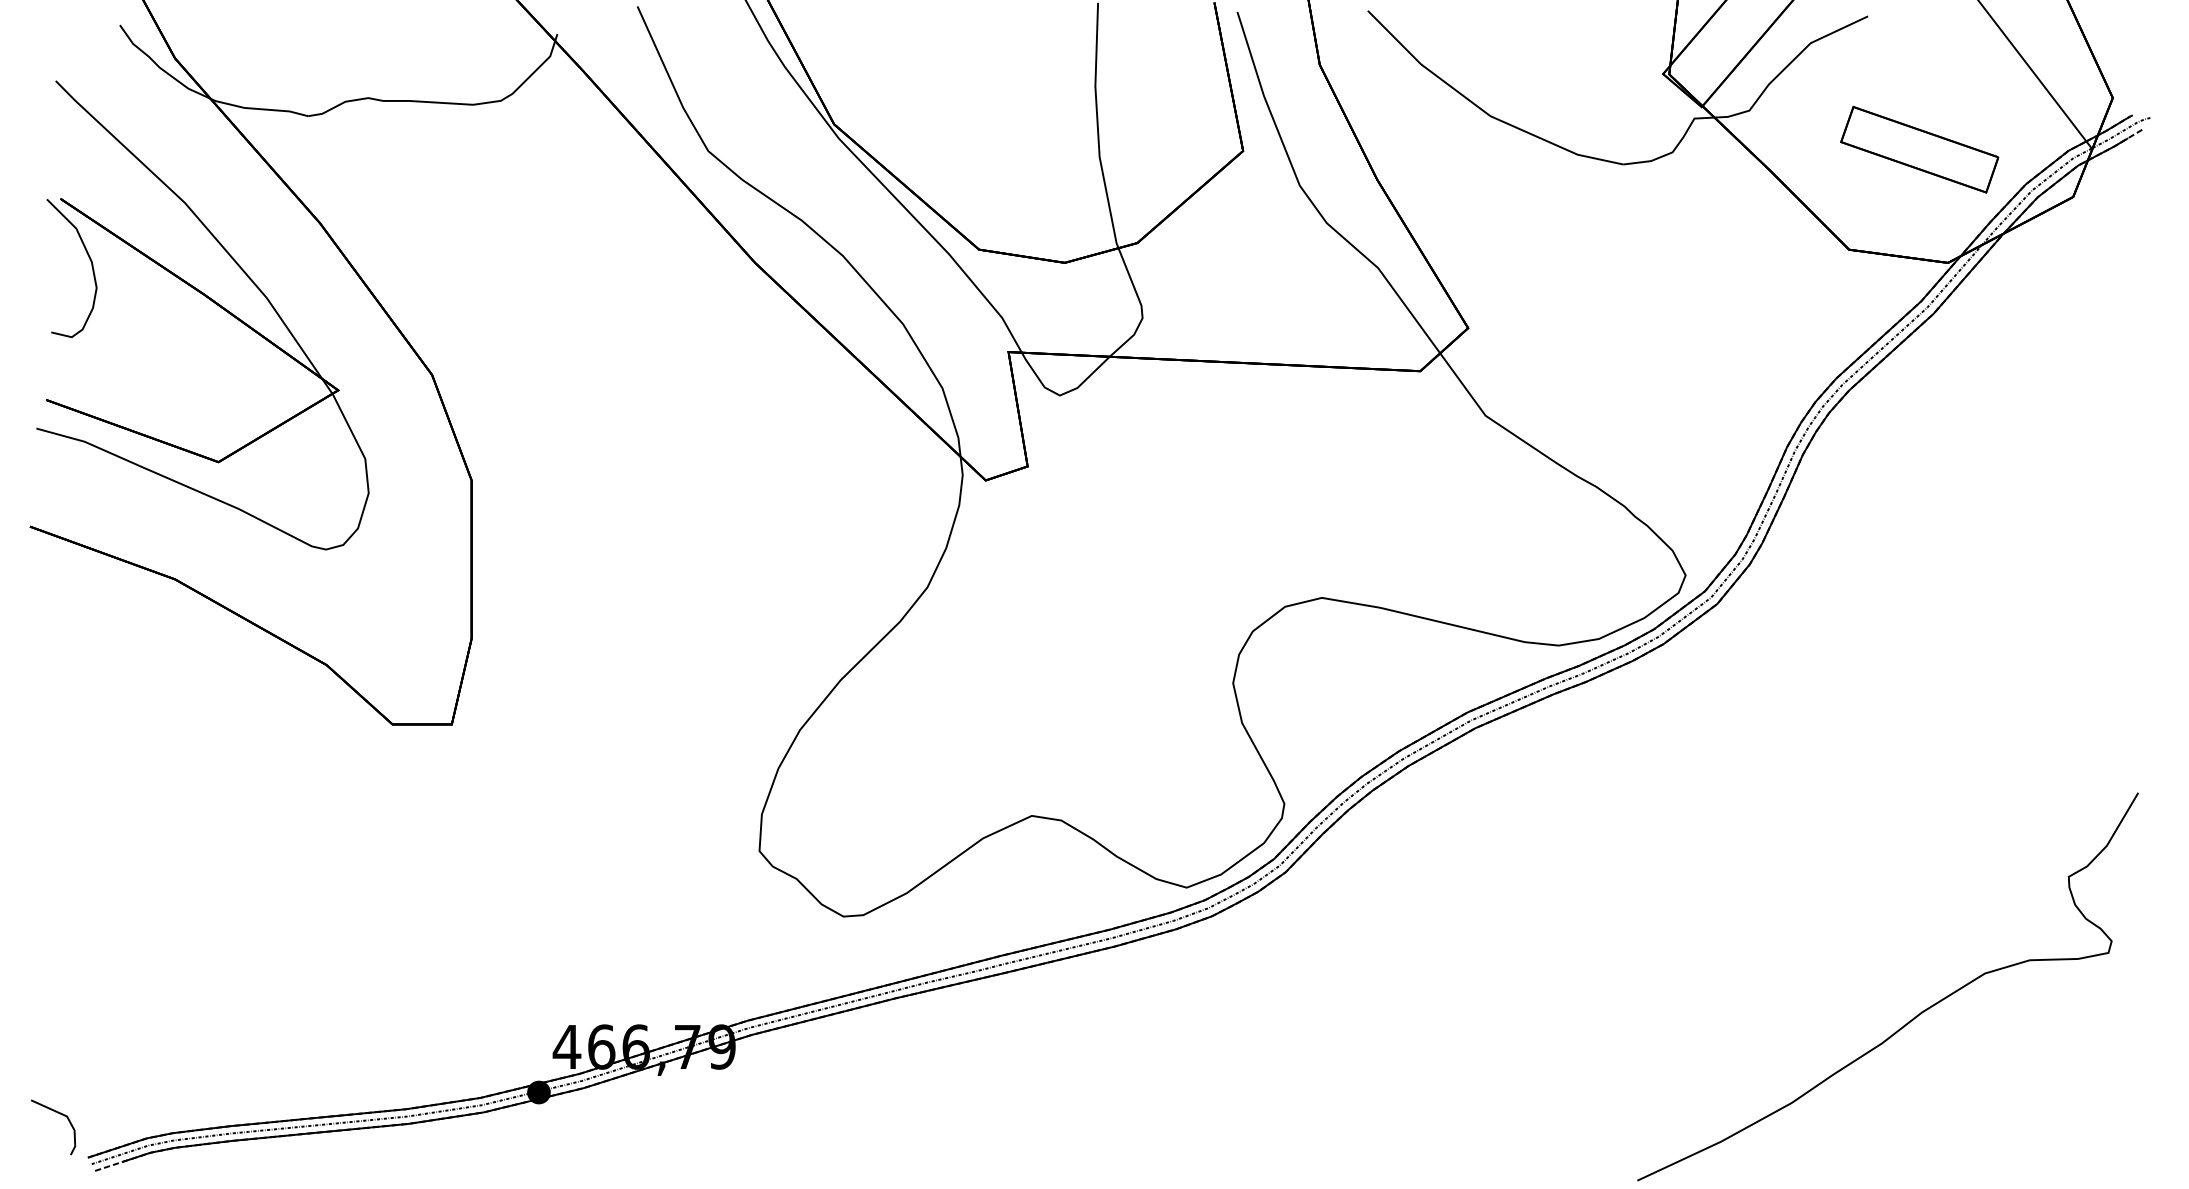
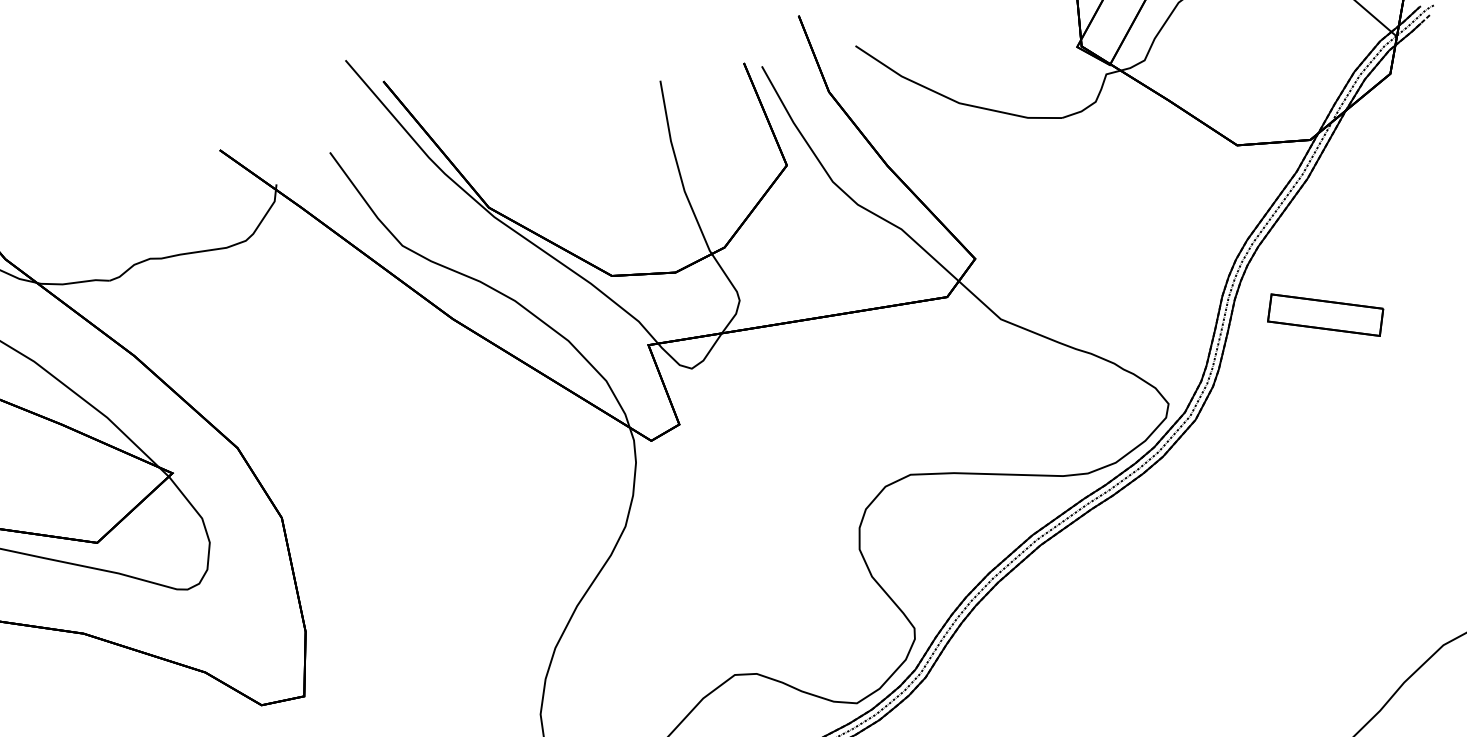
part: (1919, 149) -> (1325, 315), moved

